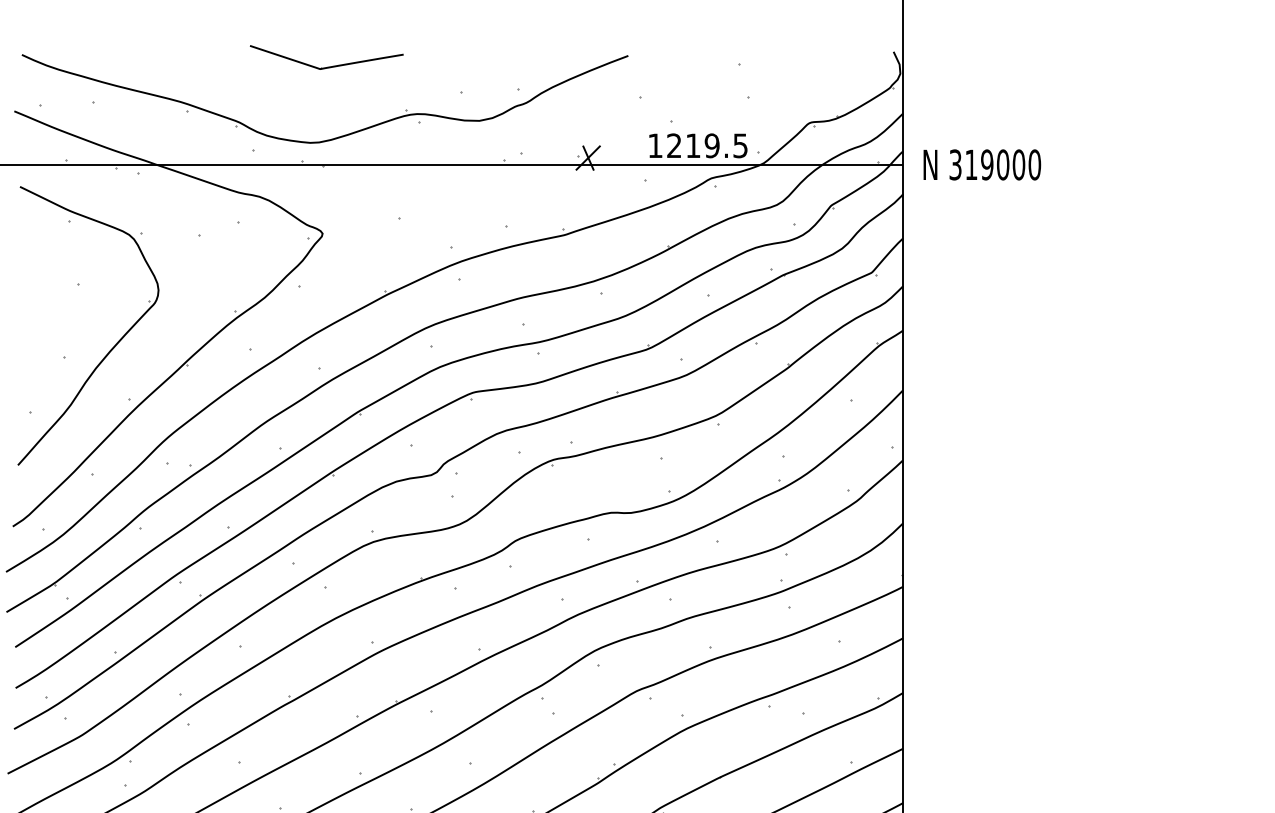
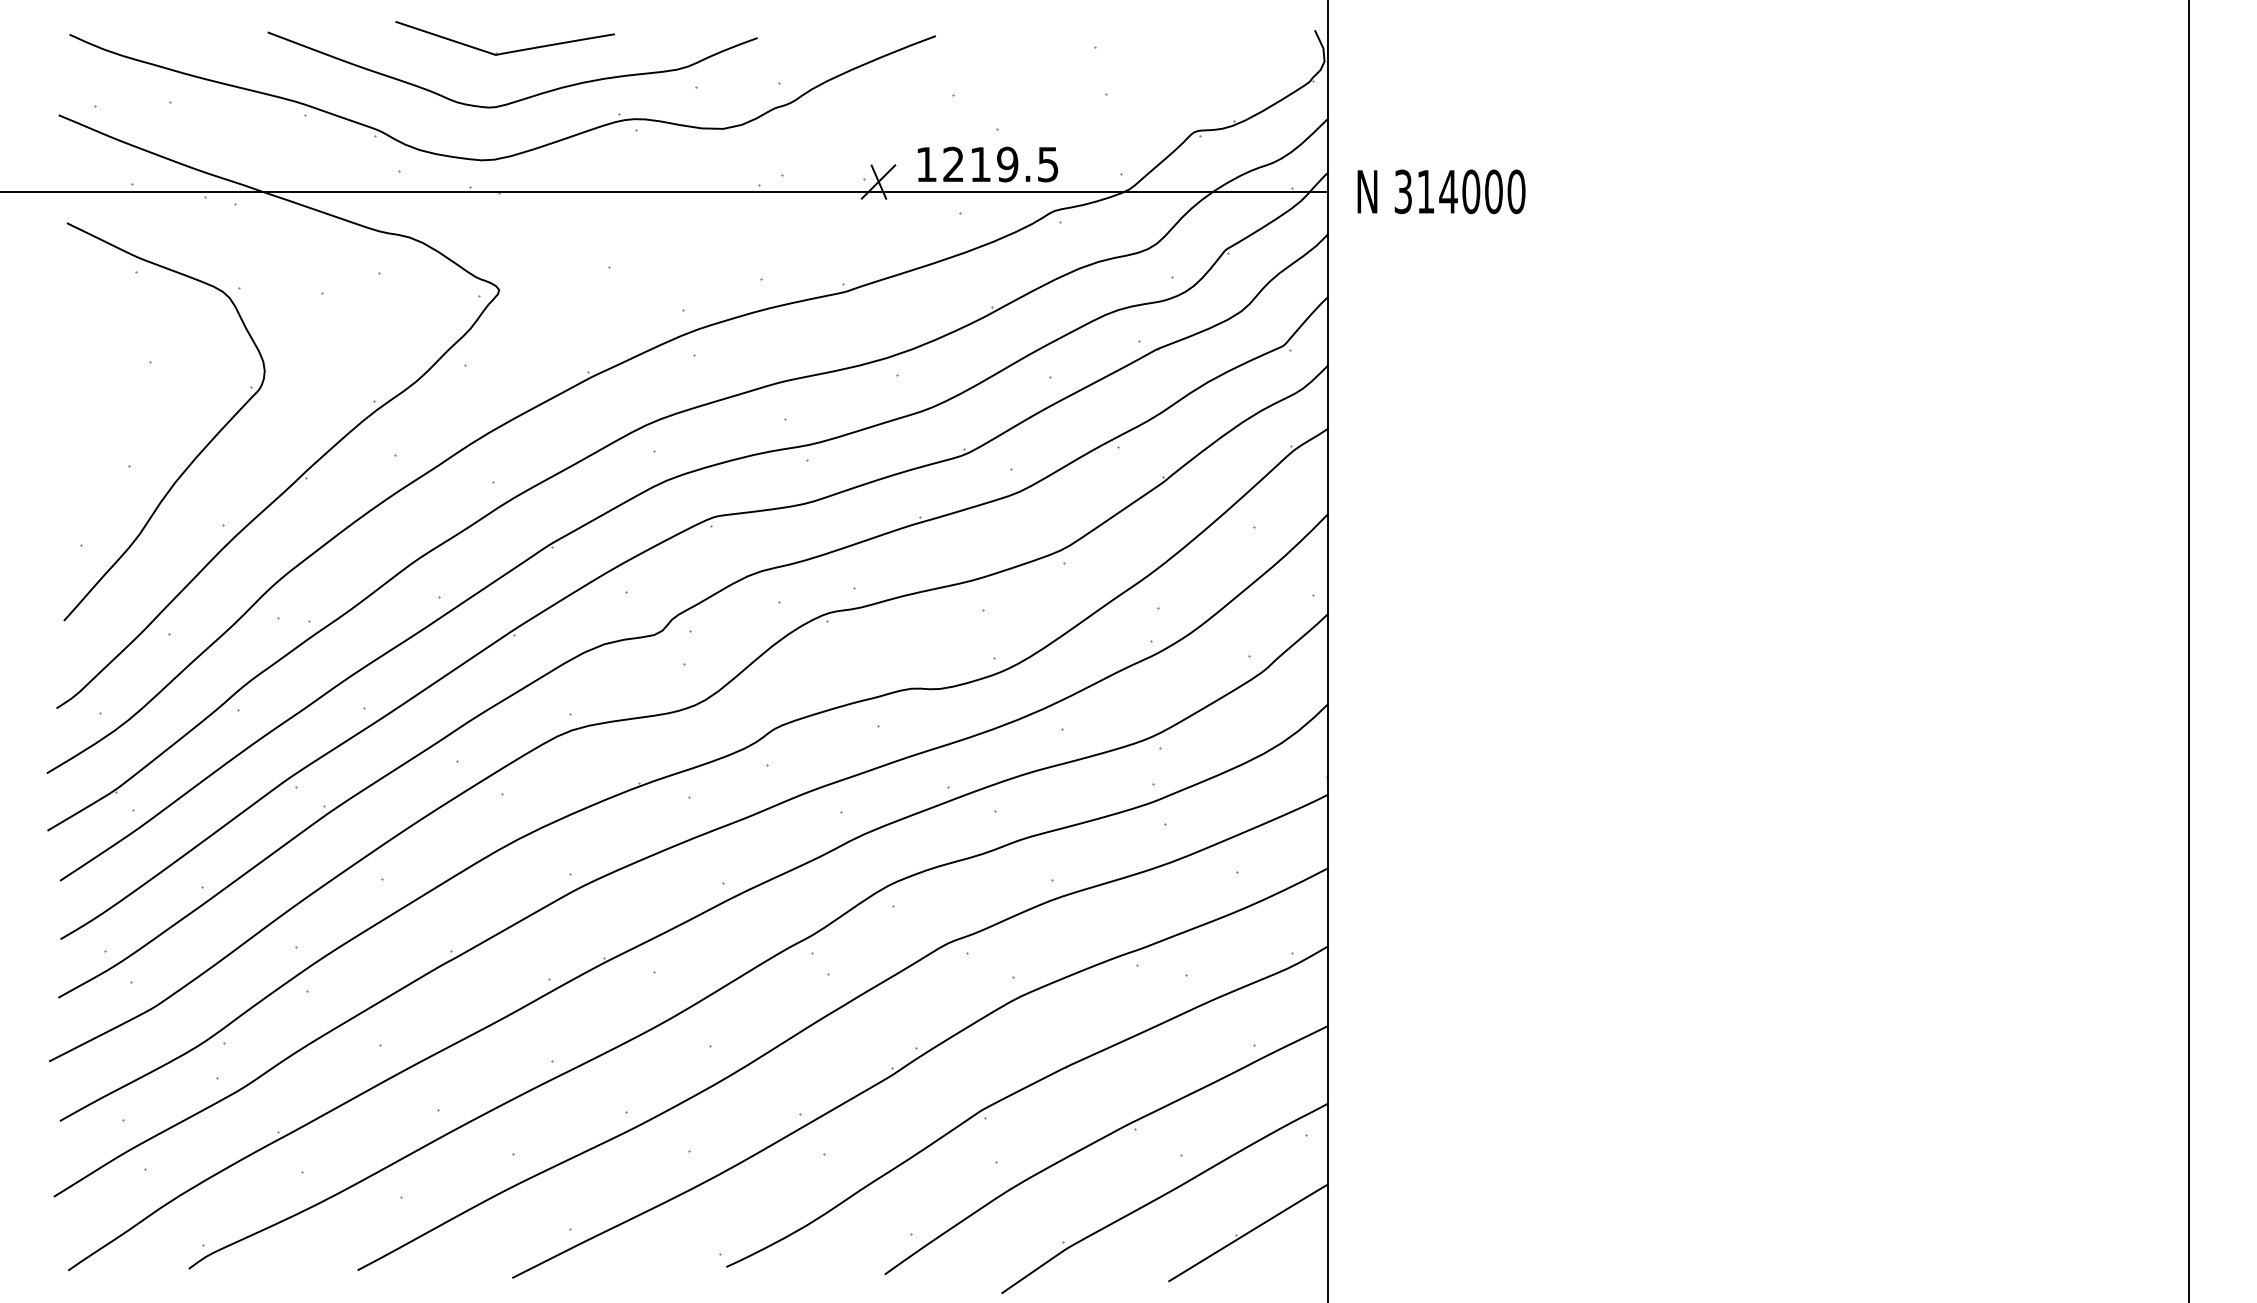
curve: (338, 99) -> (522, 98), added
text: (698, 145) -> (987, 164), moved
text: (987, 164) -> (1448, 191), 319000 -> 314000

